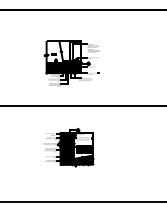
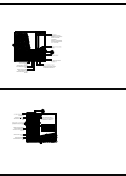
hatch: (53, 52) -> (21, 42), added

